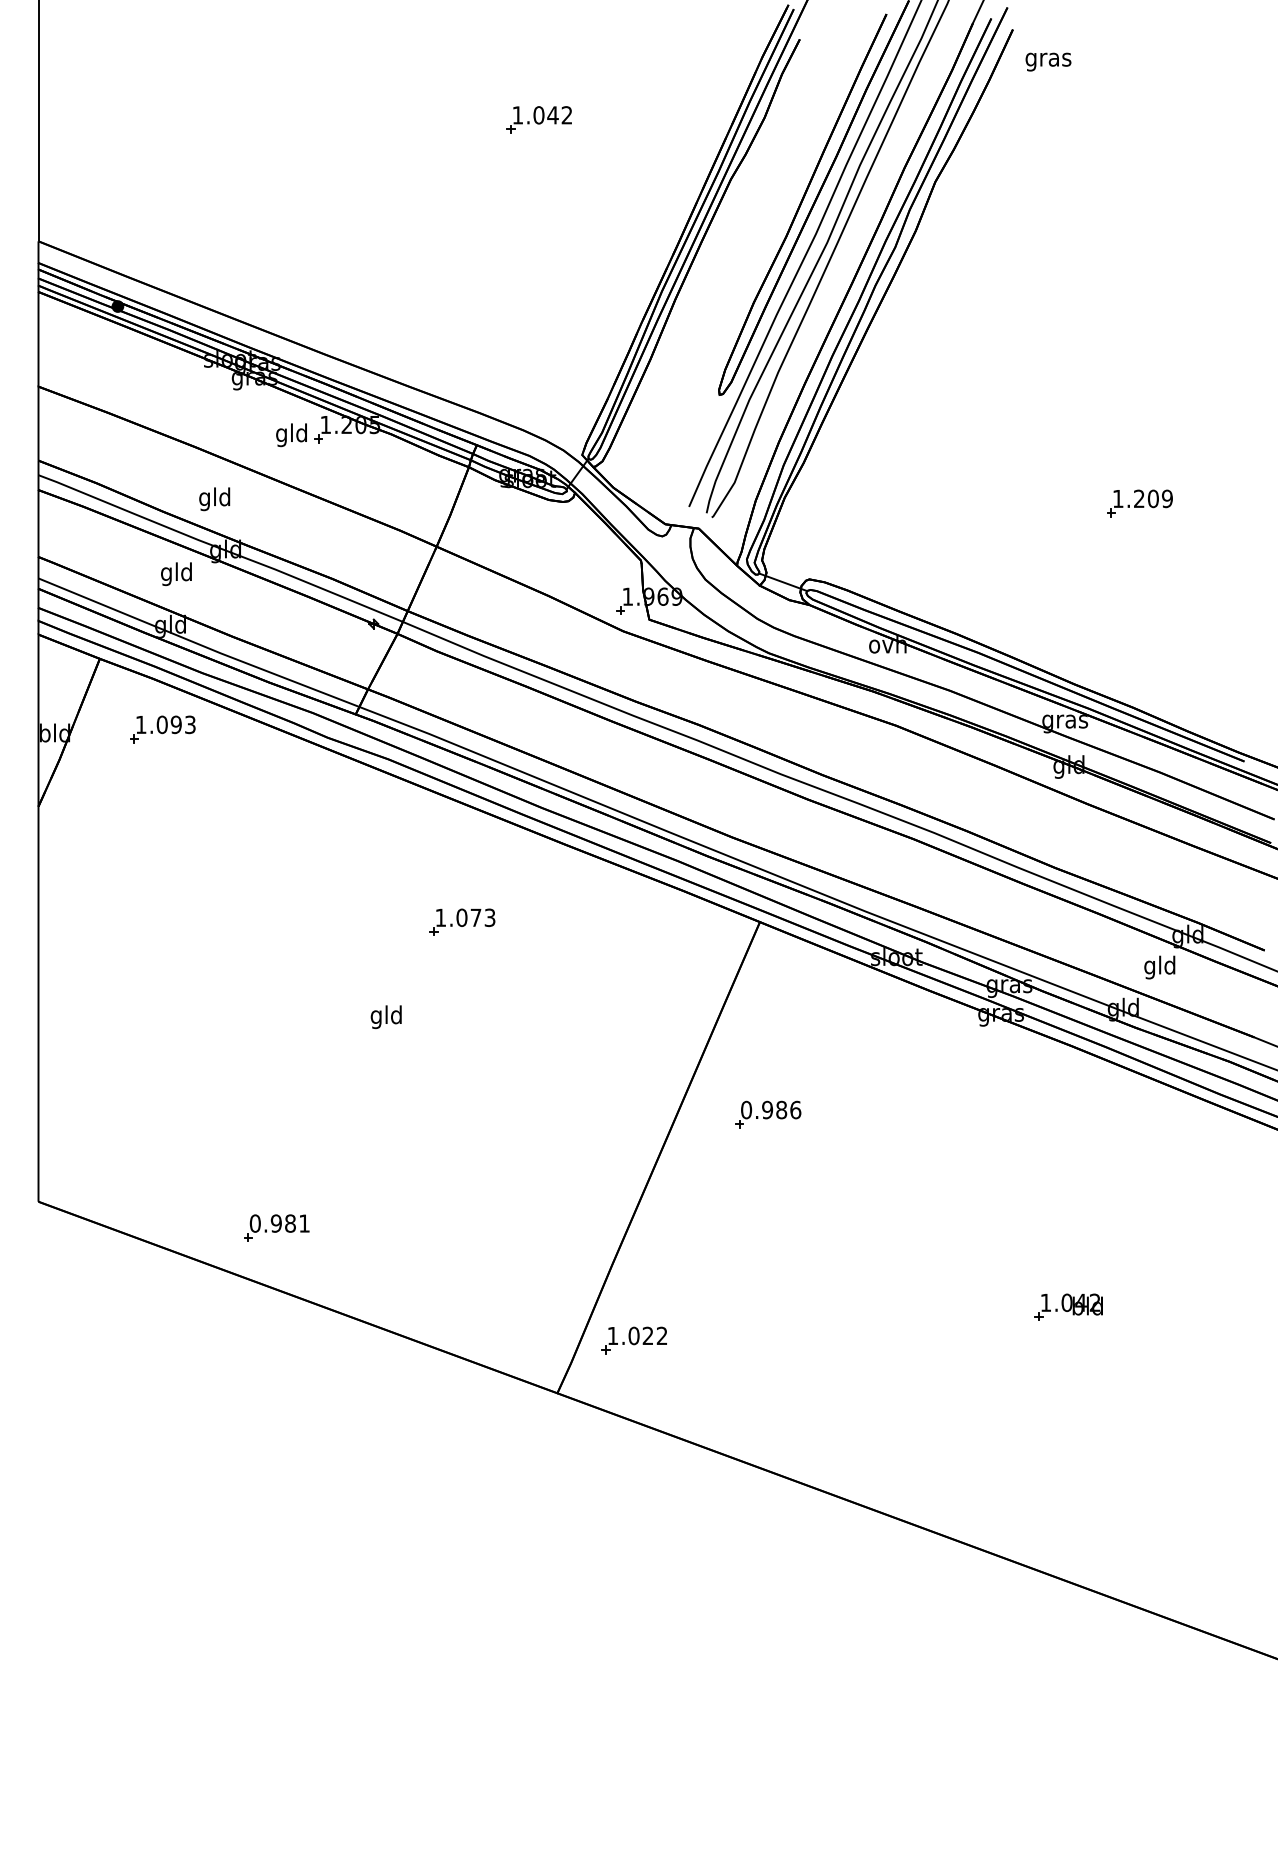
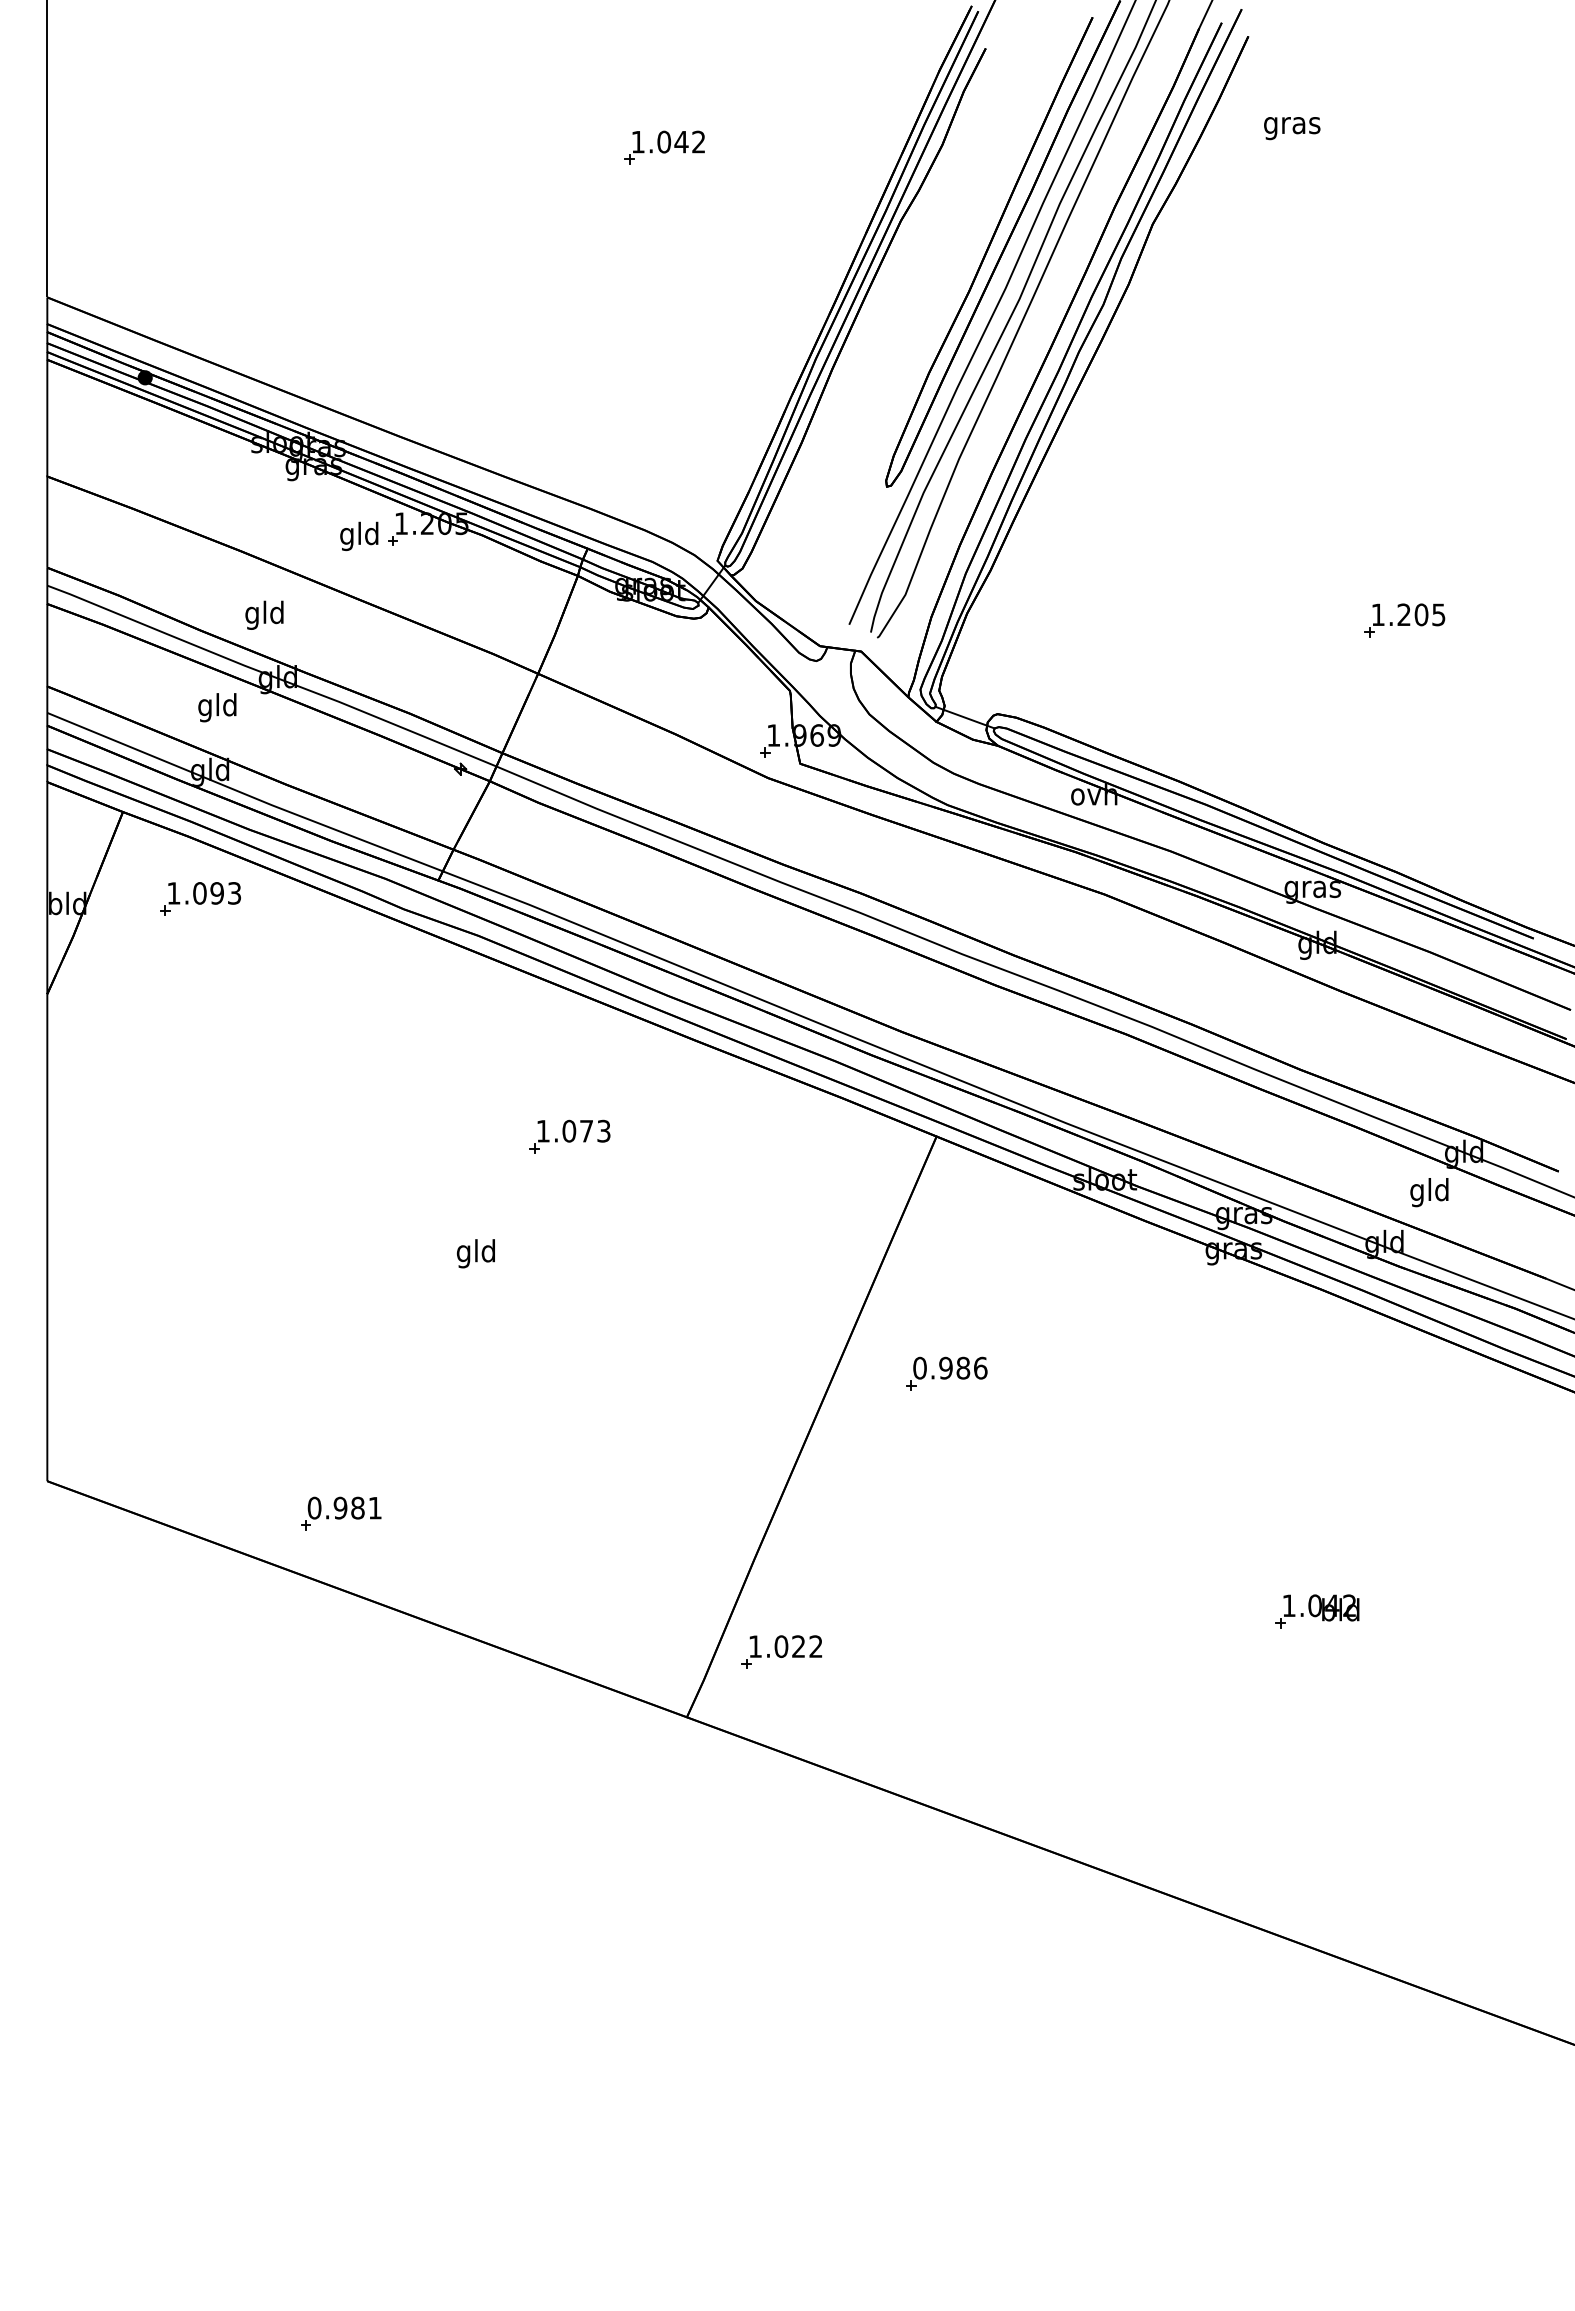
text: (1048, 62) -> (1292, 128), moved
text: (1167, 498) -> (1438, 614), 1.209 -> 1.205

